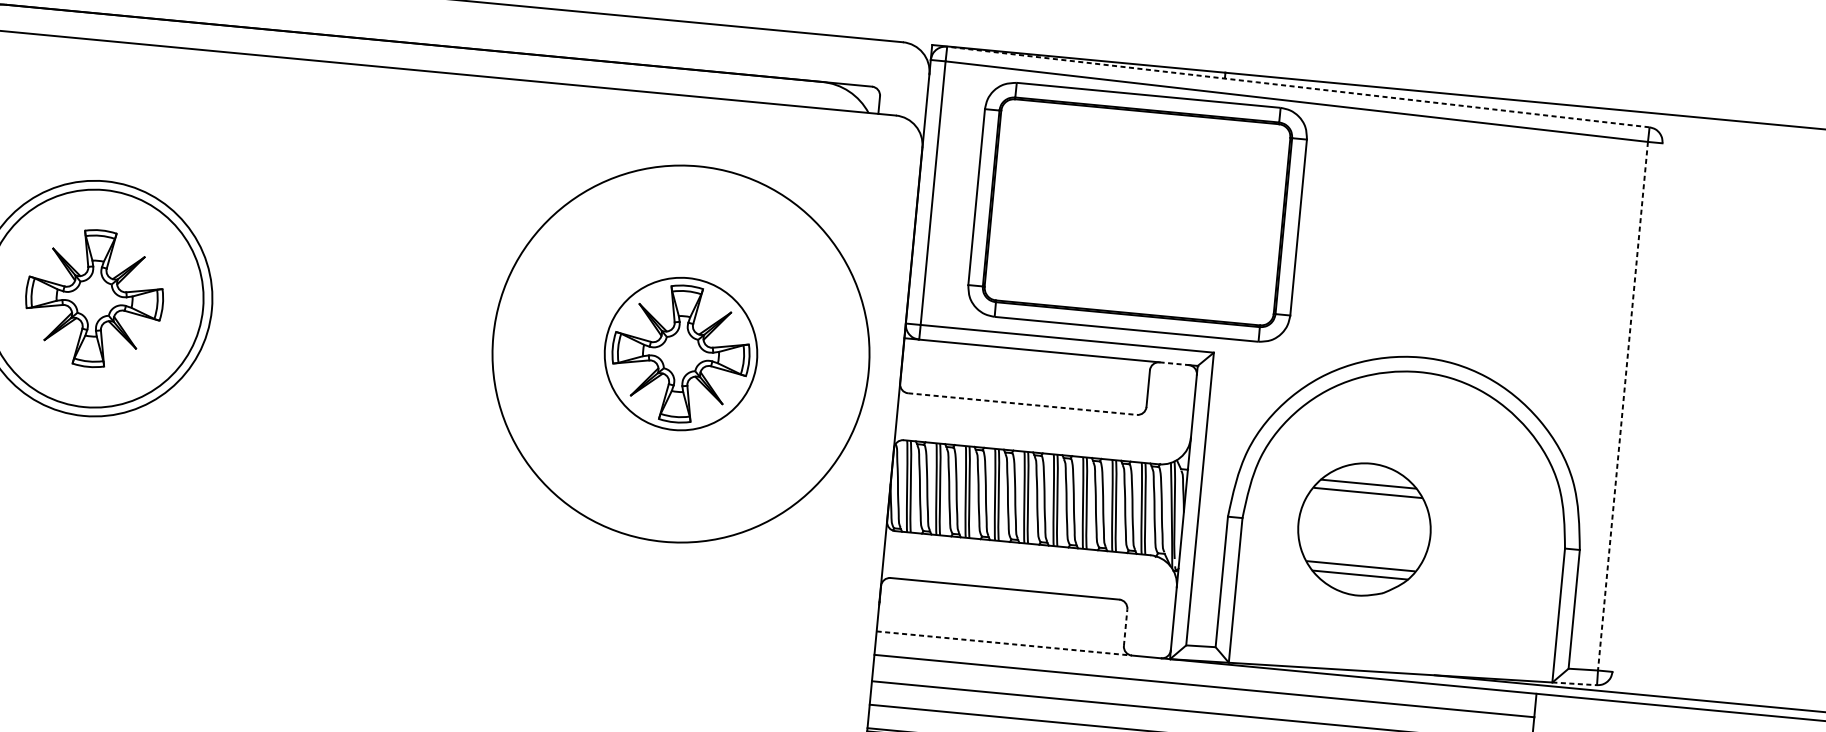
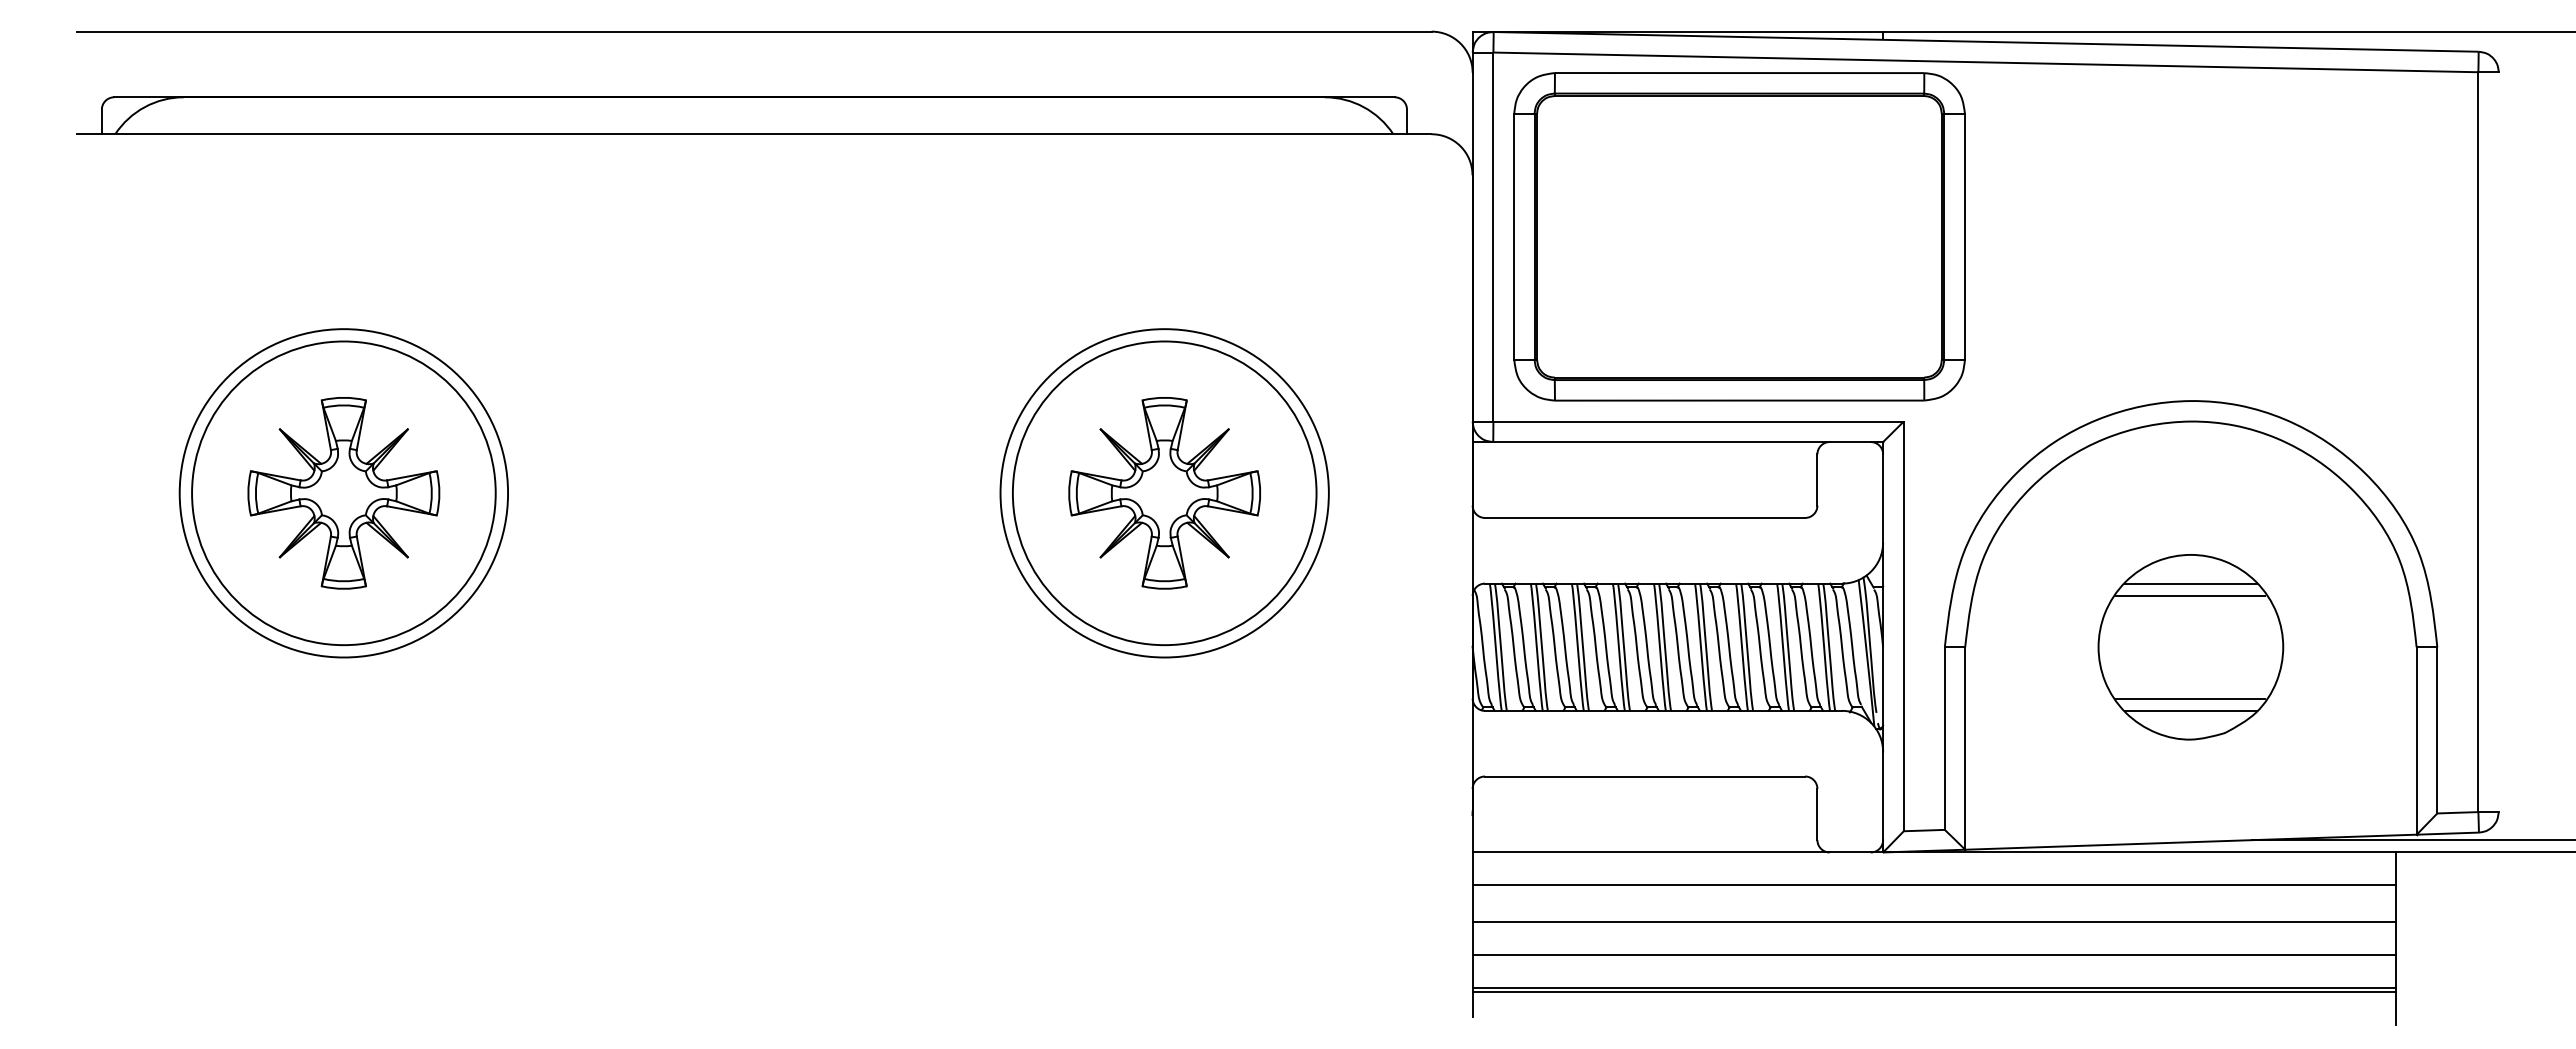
line: (1297, 86) -> (1984, 41), dashed -> solid
part: (1137, 212) -> (1739, 236), moved
circle: (680, 354) -> (1164, 493), size x0.62
circle: (680, 354) -> (1164, 493), size x1.43
line: (1174, 364) -> (1850, 442), dashed -> solid
line: (1022, 403) -> (1645, 517), dashed -> solid
line: (1623, 406) -> (2478, 442), dashed -> solid
part: (1364, 529) -> (2190, 647), moved
line: (1125, 627) -> (1817, 814), dashed -> solid
line: (1004, 643) -> (1651, 852), dashed -> solid
line: (1575, 683) -> (2448, 833), dashed -> solid

